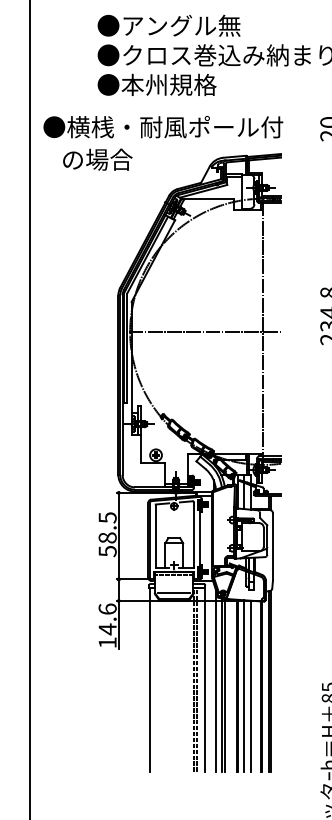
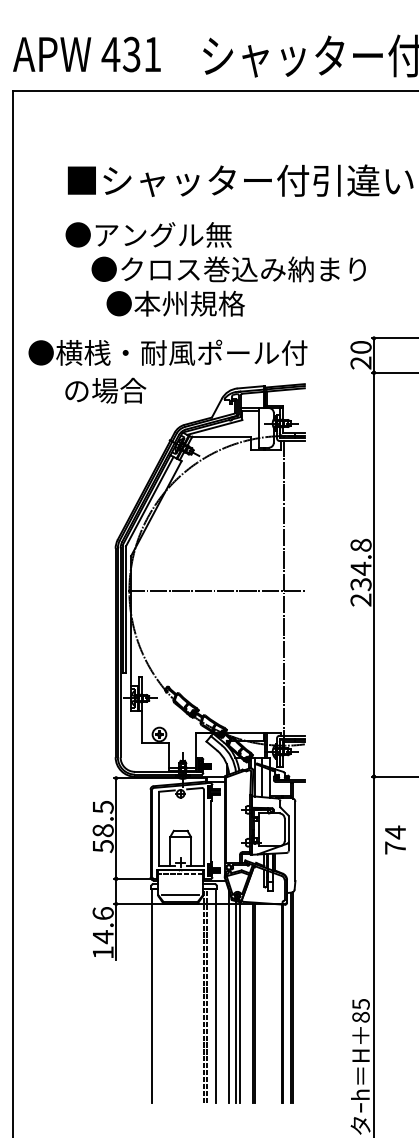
text: (168, 25) -> (148, 234), moved
text: (156, 84) -> (175, 303), moved
text: (97, 159) -> (105, 390), moved
line: (244, 685) -> (262, 1002), removed
line: (250, 685) -> (269, 1002), removed

